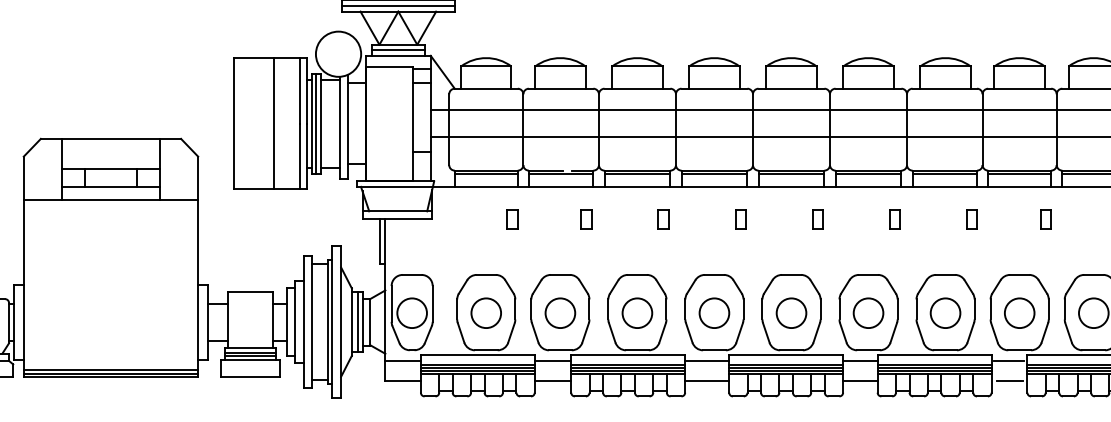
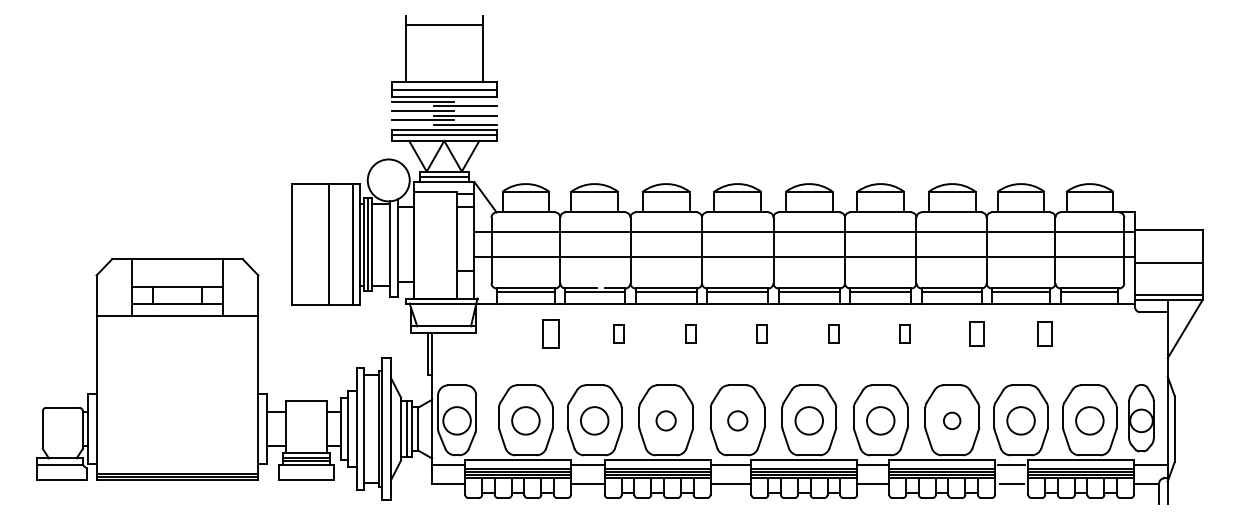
part: (511, 219) -> (549, 333), size x1.6
part: (971, 219) -> (976, 333), size x1.4
part: (1045, 219) -> (1045, 333), size x1.4
circle: (636, 312) -> (665, 420), size x0.7
circle: (714, 312) -> (737, 420), size x0.7
circle: (944, 312) -> (951, 420), size x0.6

